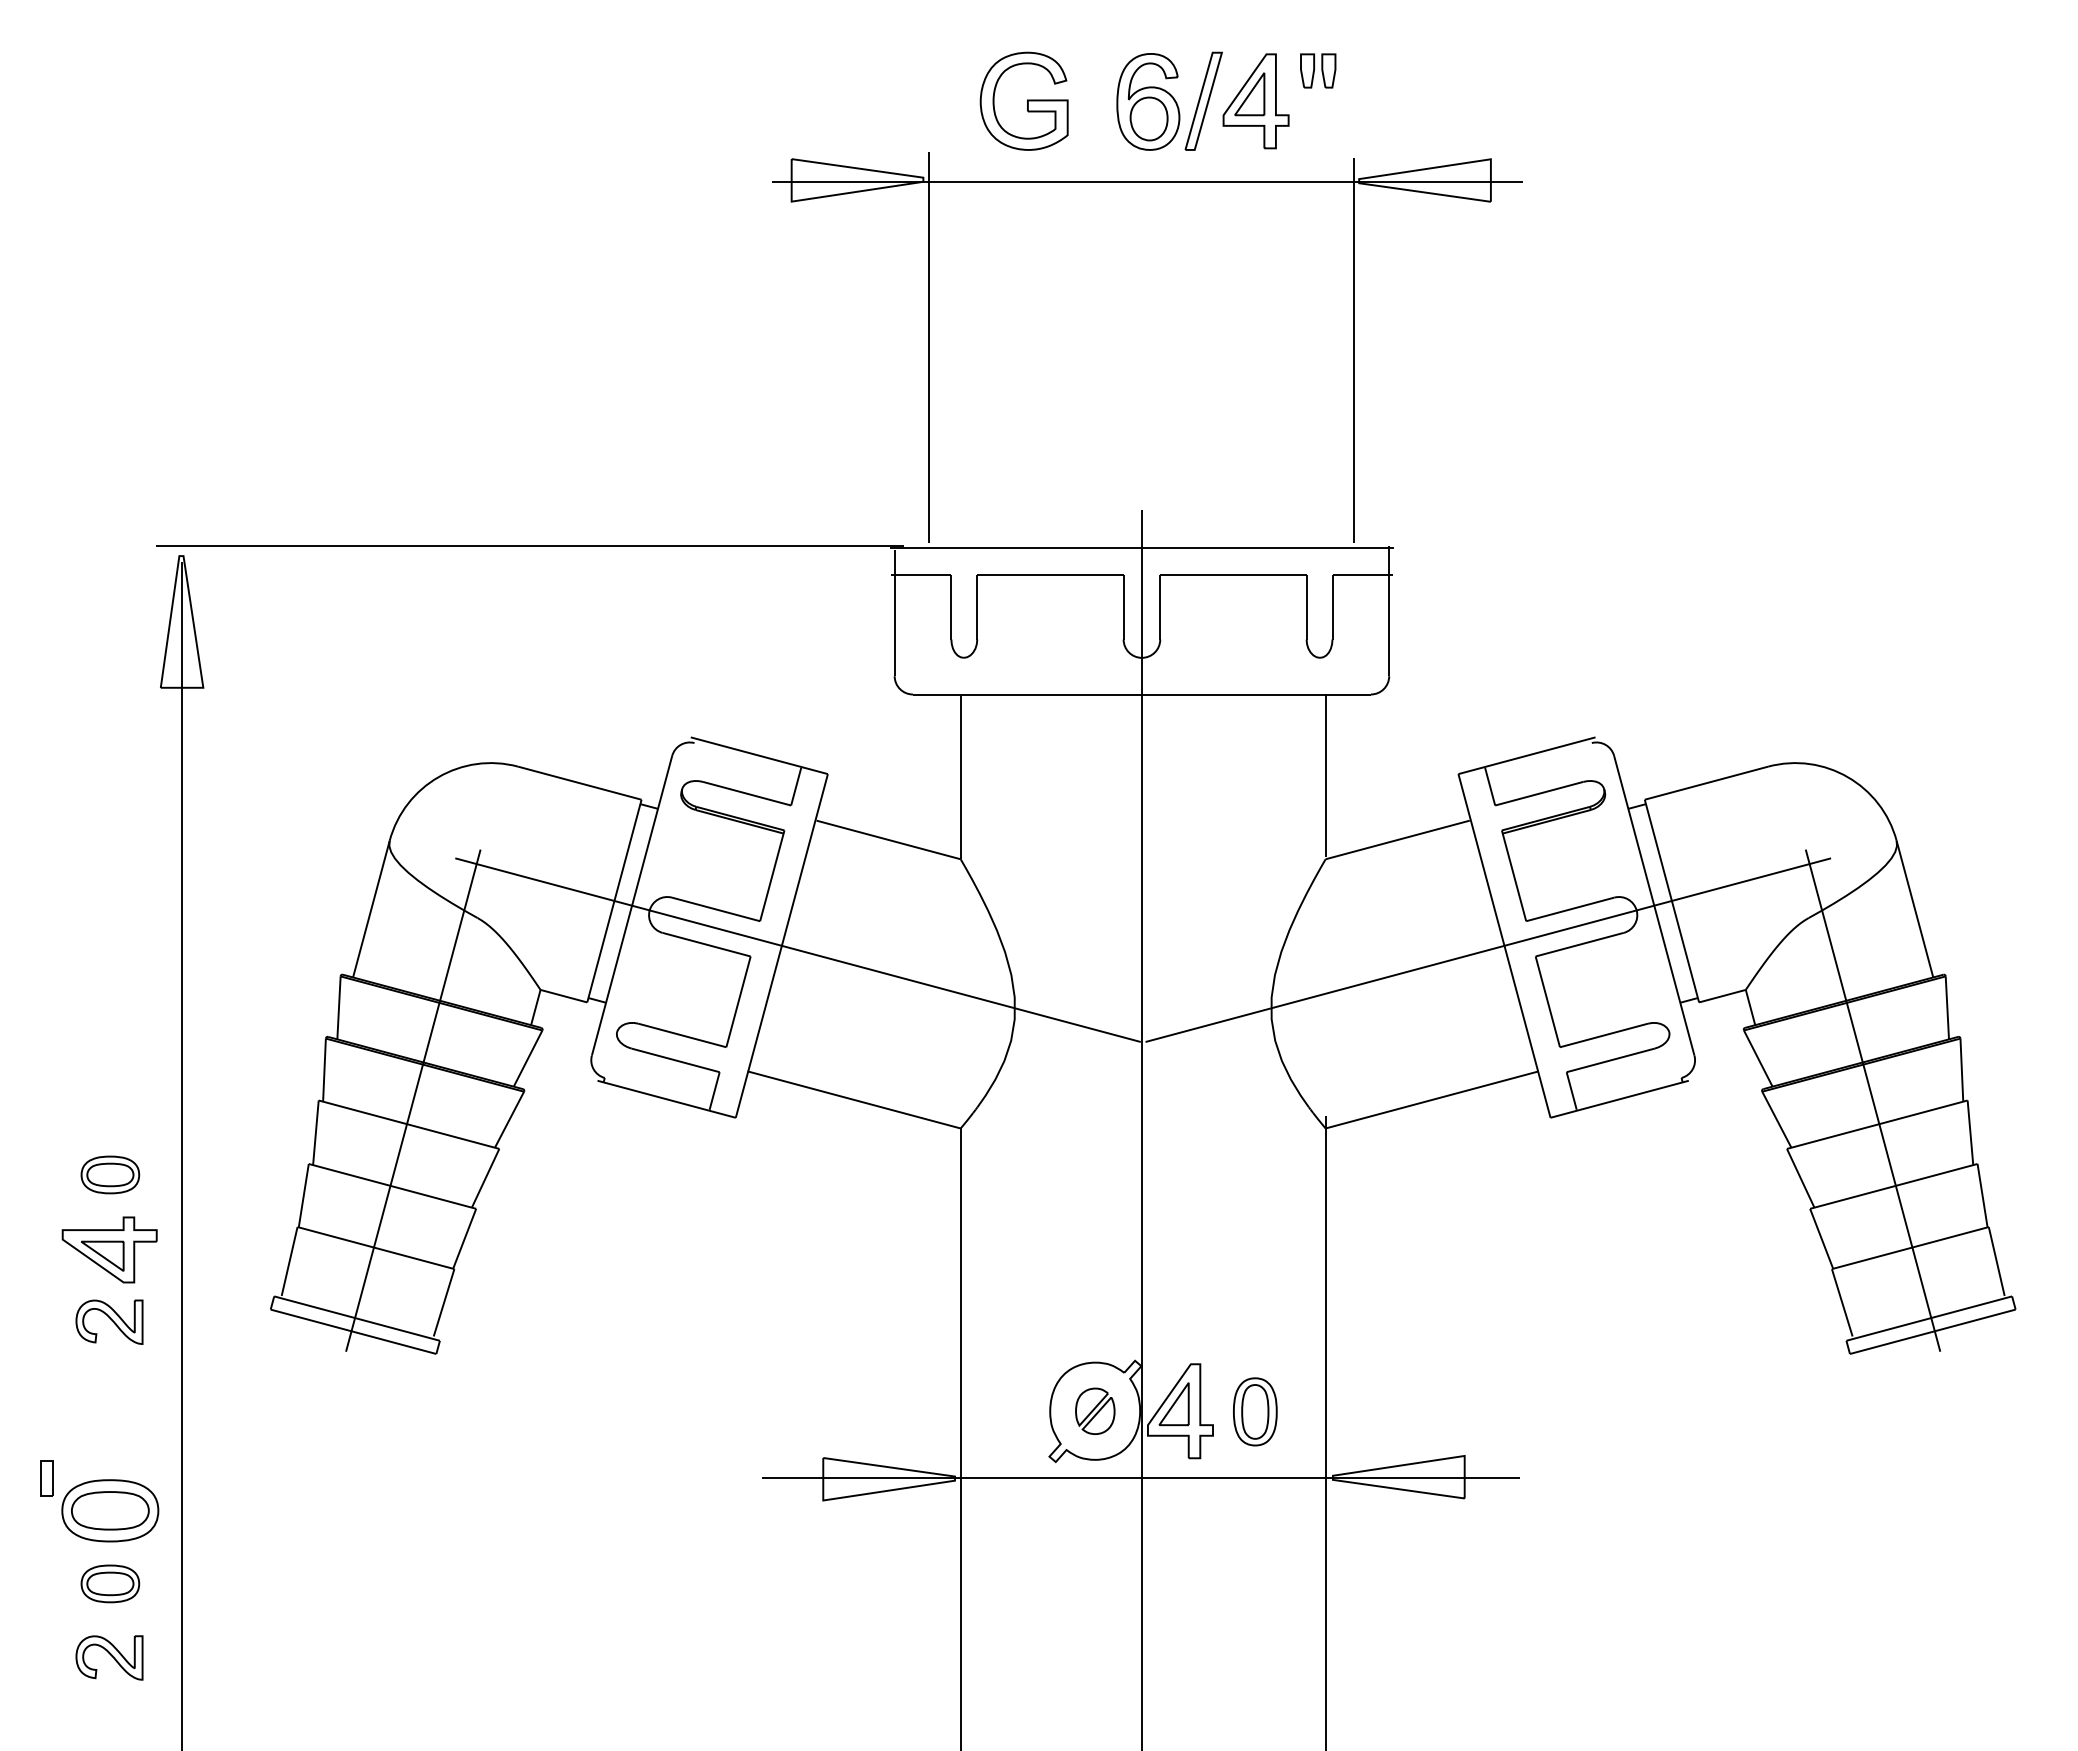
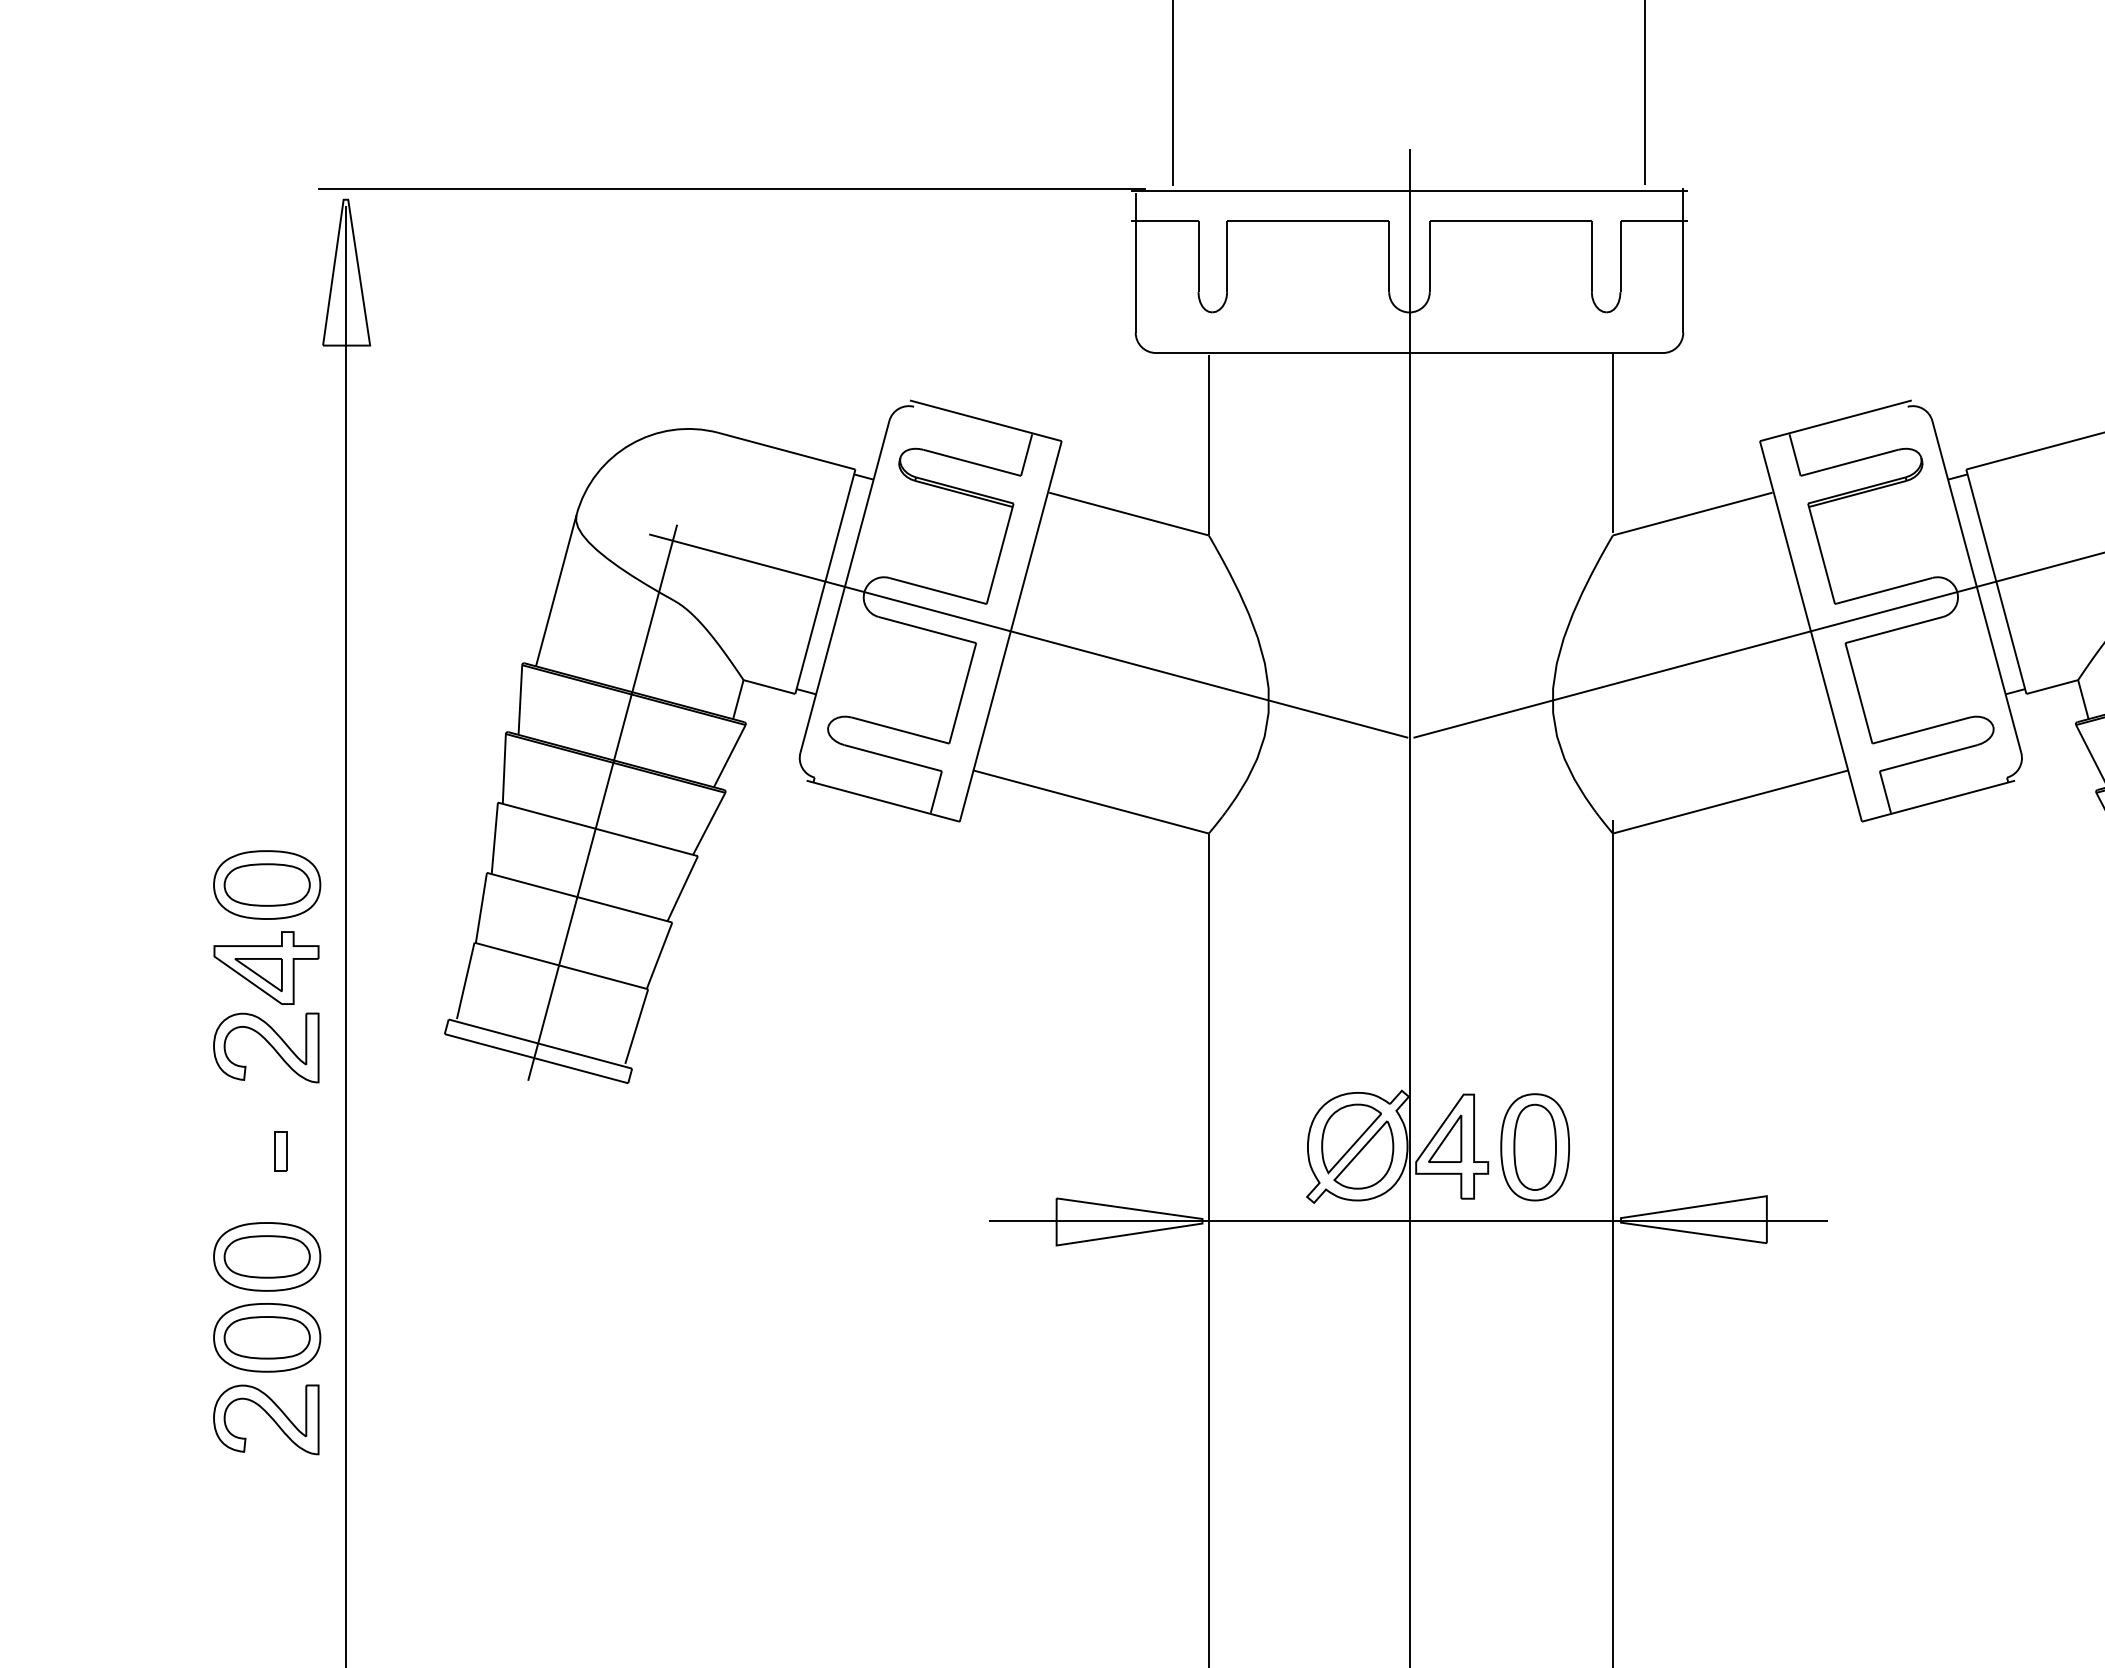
part: (110, 1174) -> (267, 884), size x1.67
part: (109, 1322) -> (266, 1048), size x1.43
part: (1095, 1411) -> (1358, 1146), size x1.67
part: (1254, 1411) -> (1534, 1146), size x1.43
part: (46, 1478) -> (280, 1151), moved
part: (110, 1583) -> (267, 1337), size x1.67
part: (109, 1657) -> (266, 1419), size x1.43

